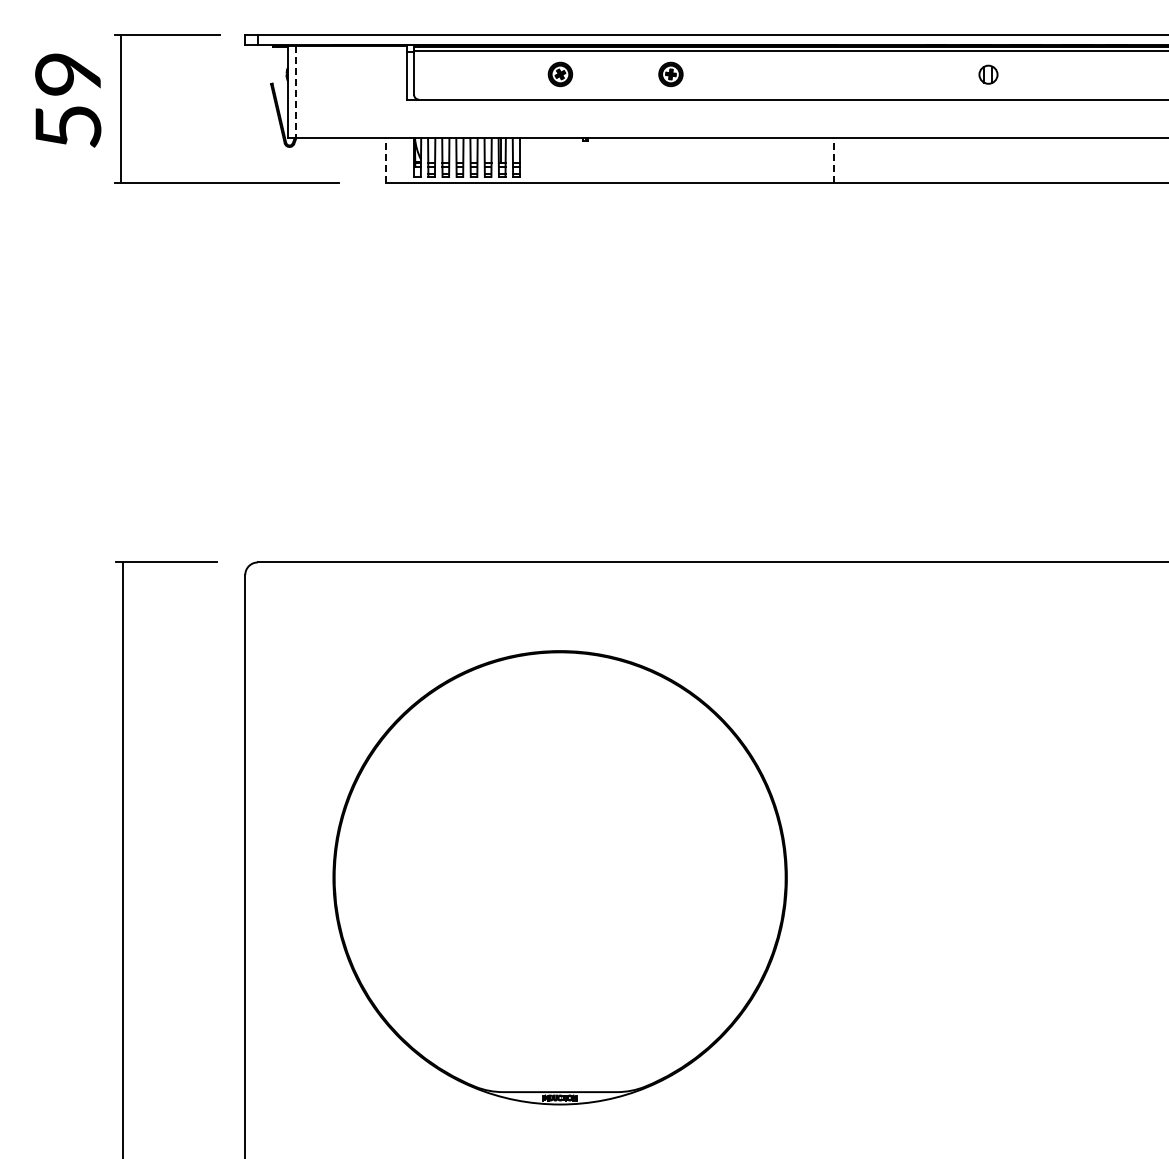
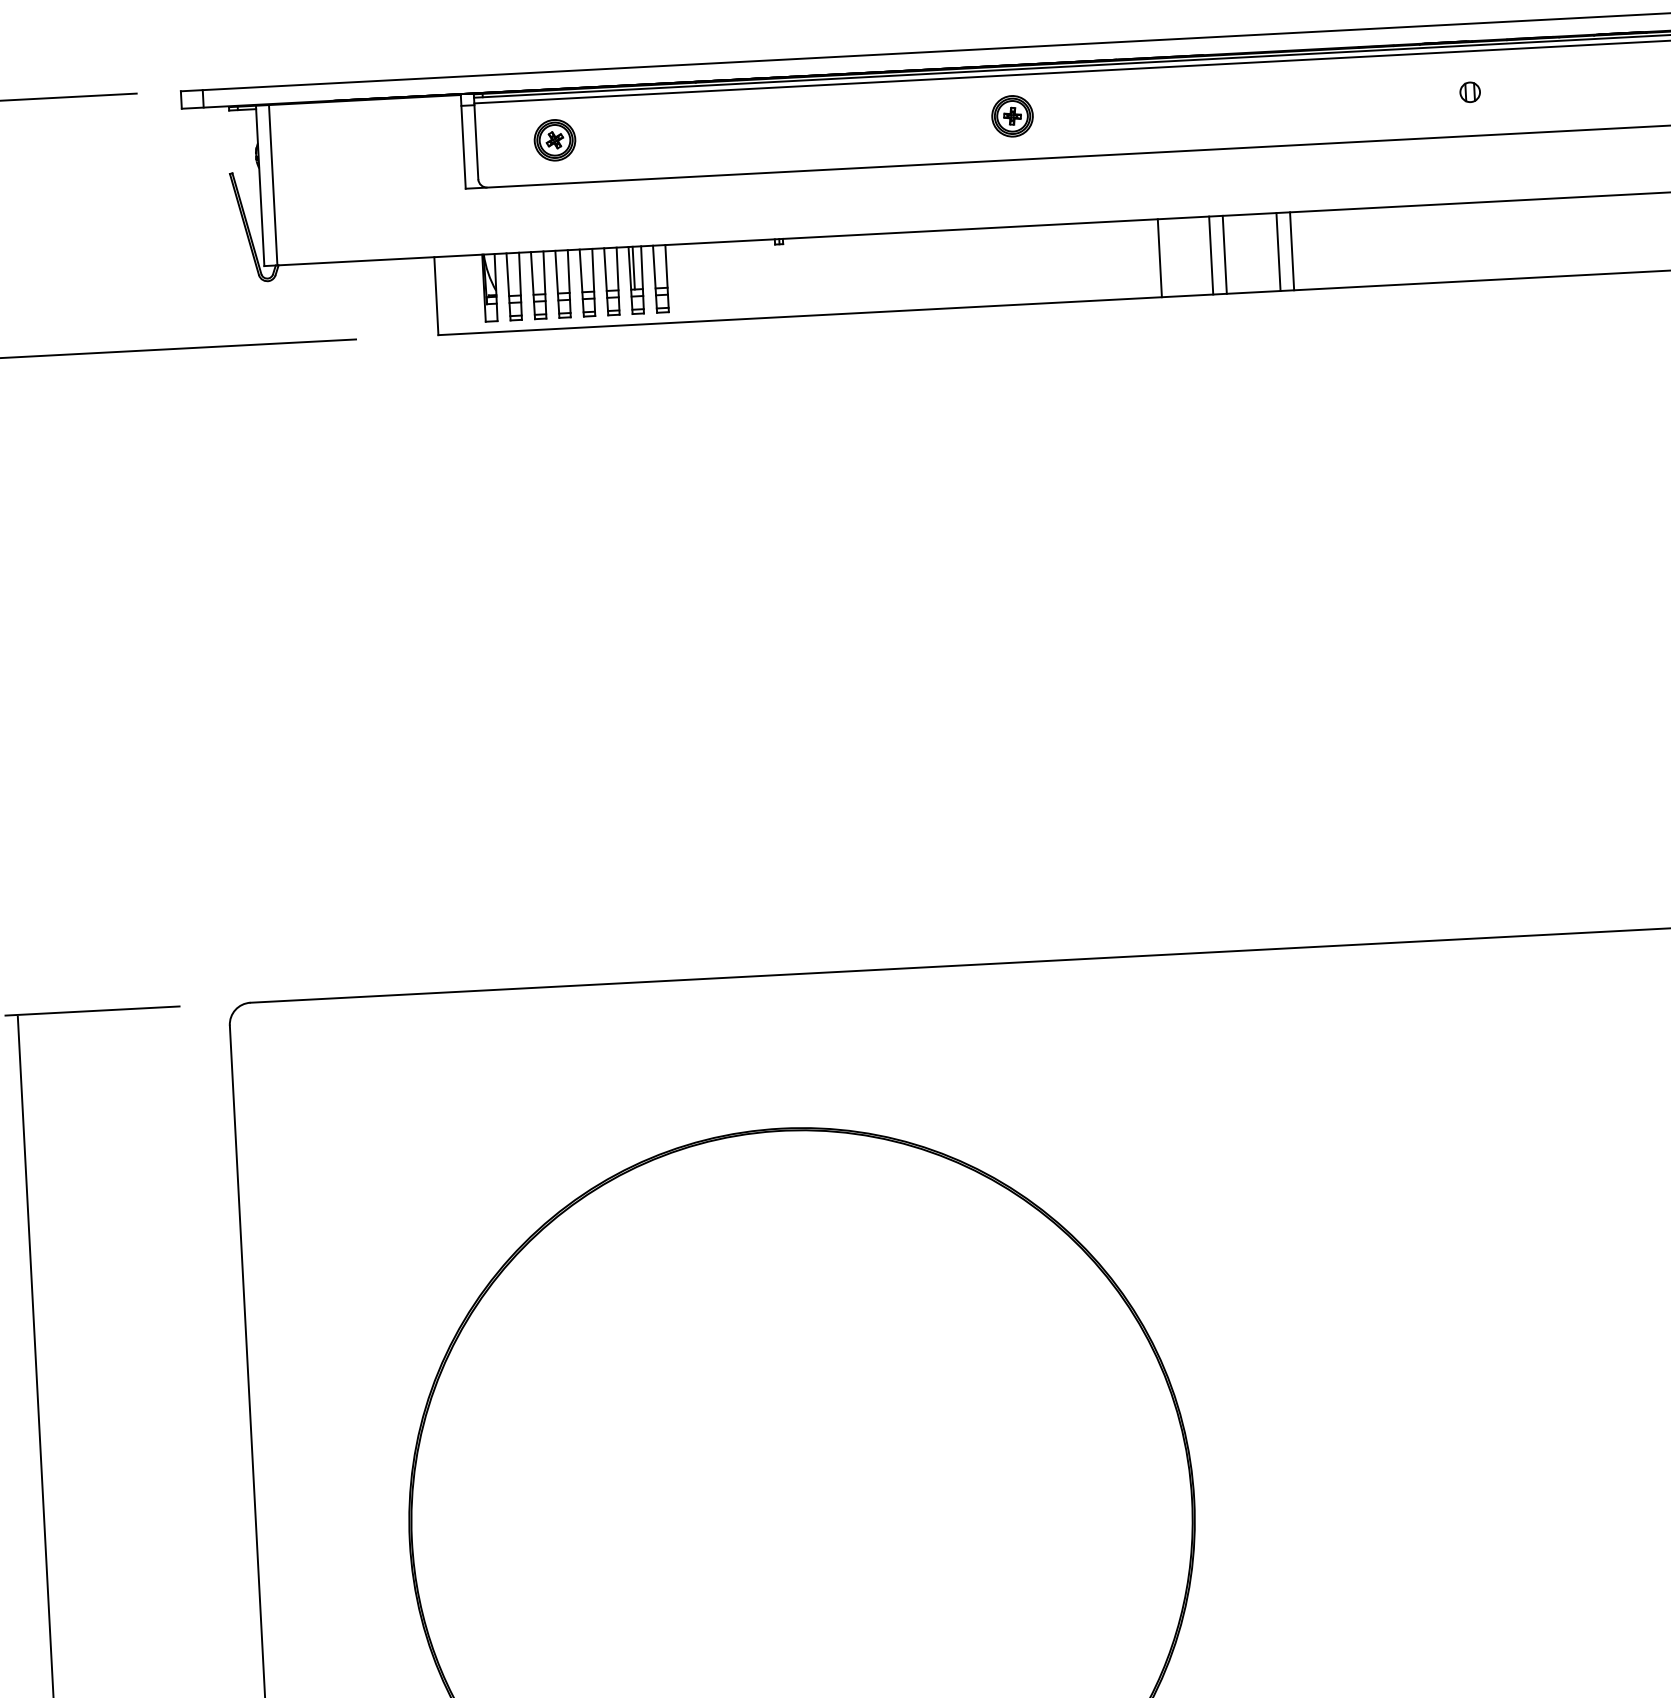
part: (988, 73) -> (1470, 90), size x0.62
part: (560, 74) -> (555, 140), moved
part: (670, 74) -> (1011, 116), moved
line: (295, 92) -> (273, 186), dashed -> solid
line: (386, 160) -> (436, 295), dashed -> solid
line: (804, 160) -> (1159, 257), added
line: (834, 160) -> (1211, 255), dashed -> solid
line: (842, 160) -> (1225, 254), added
line: (873, 160) -> (1279, 251), added
line: (881, 160) -> (1292, 250), added

